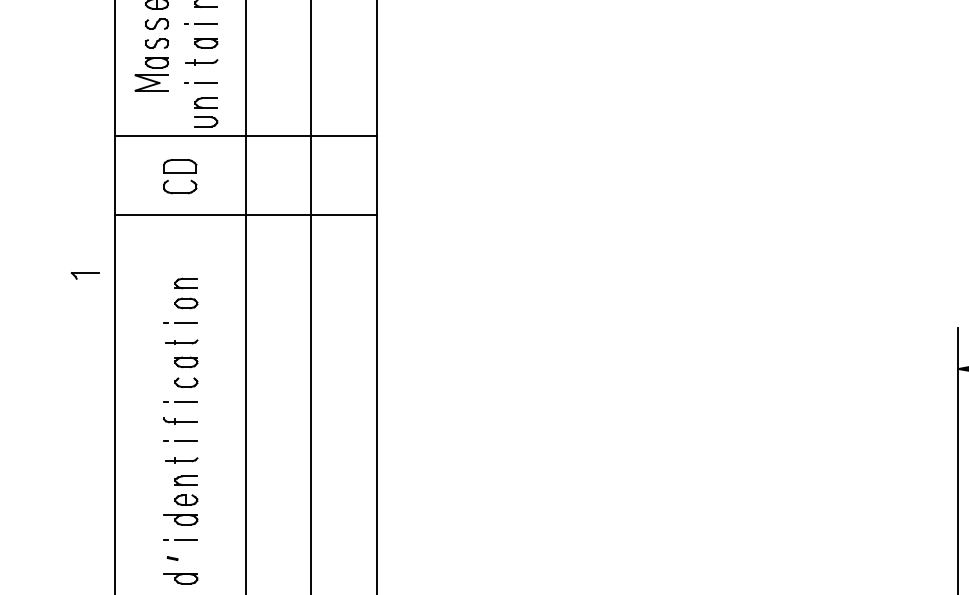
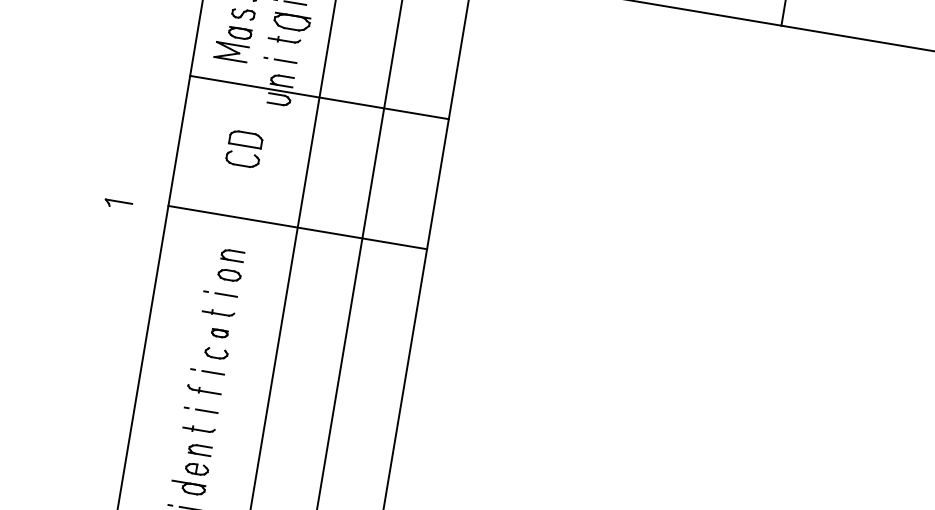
part: (206, 43) -> (292, 22), size x1.6
line: (245, 136) -> (319, 97), moved
line: (245, 215) -> (297, 227), moved
part: (84, 275) -> (117, 203), moved
part: (186, 362) -> (219, 333), size x0.7

